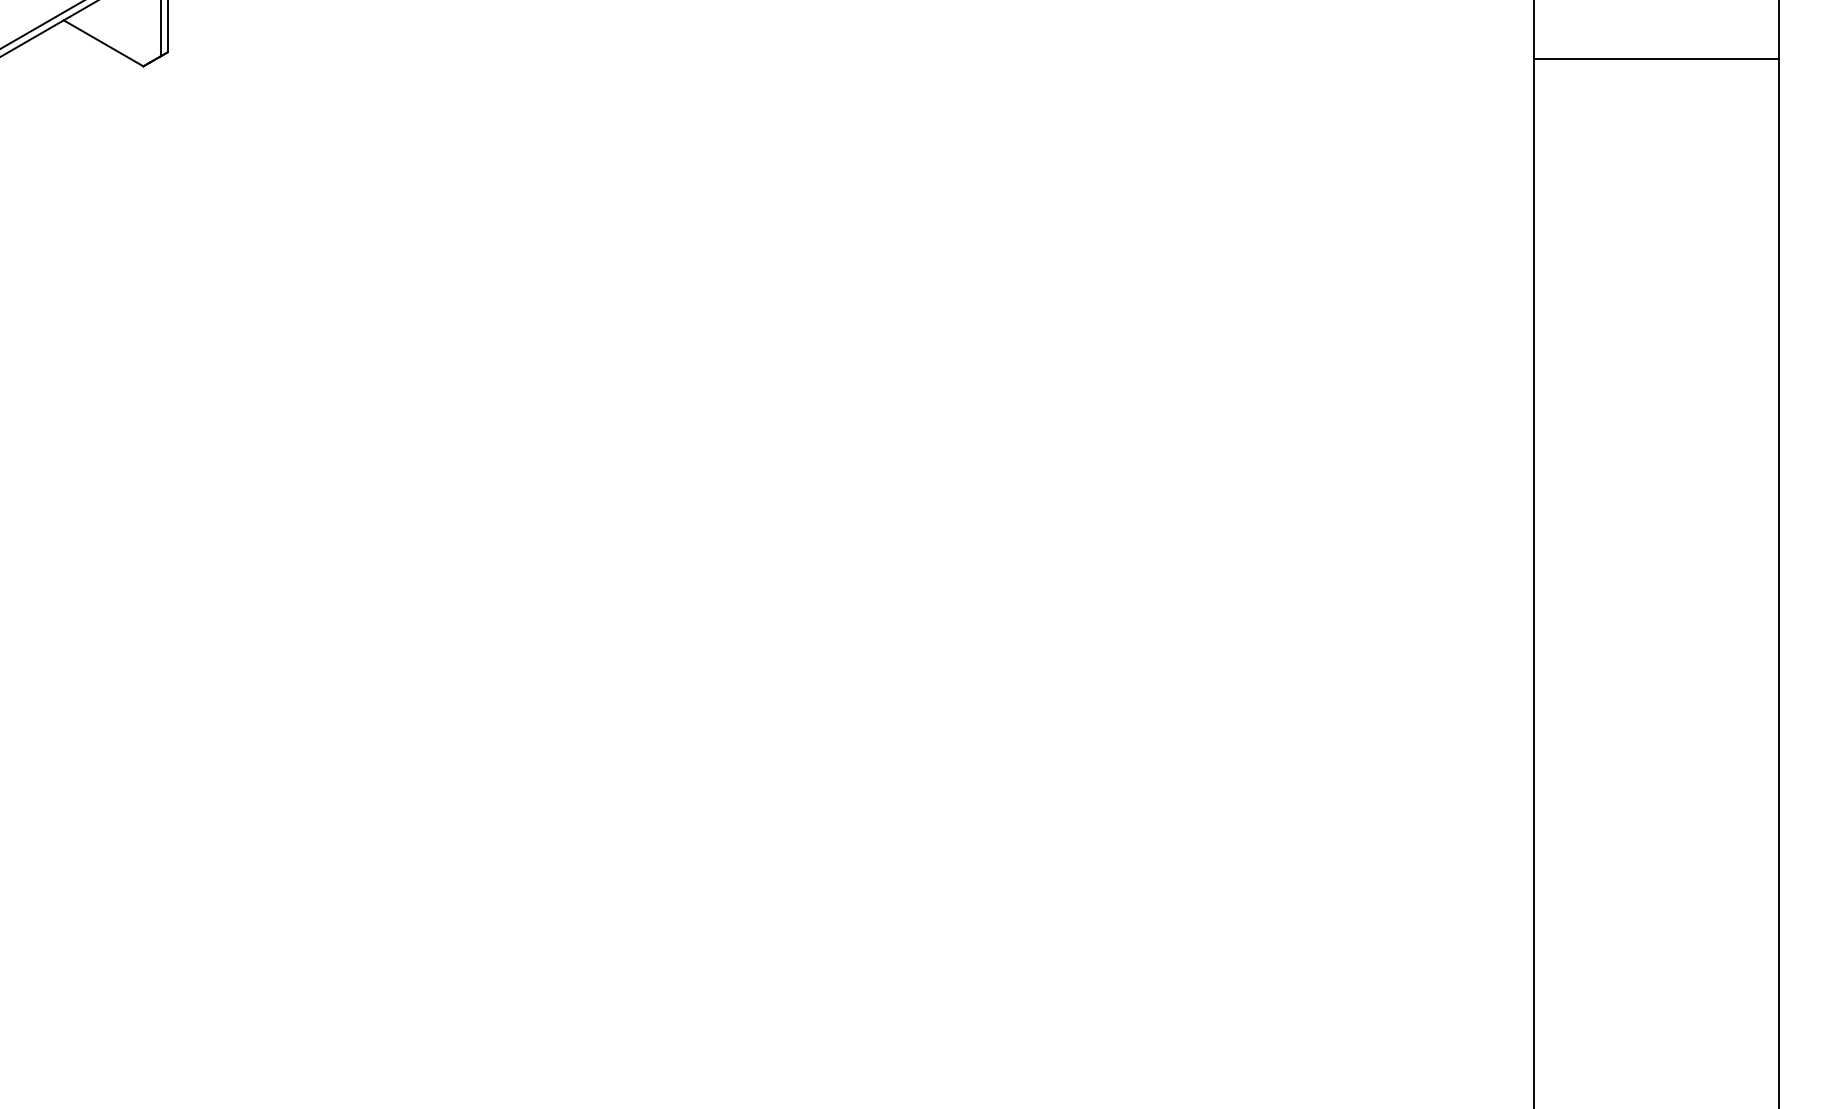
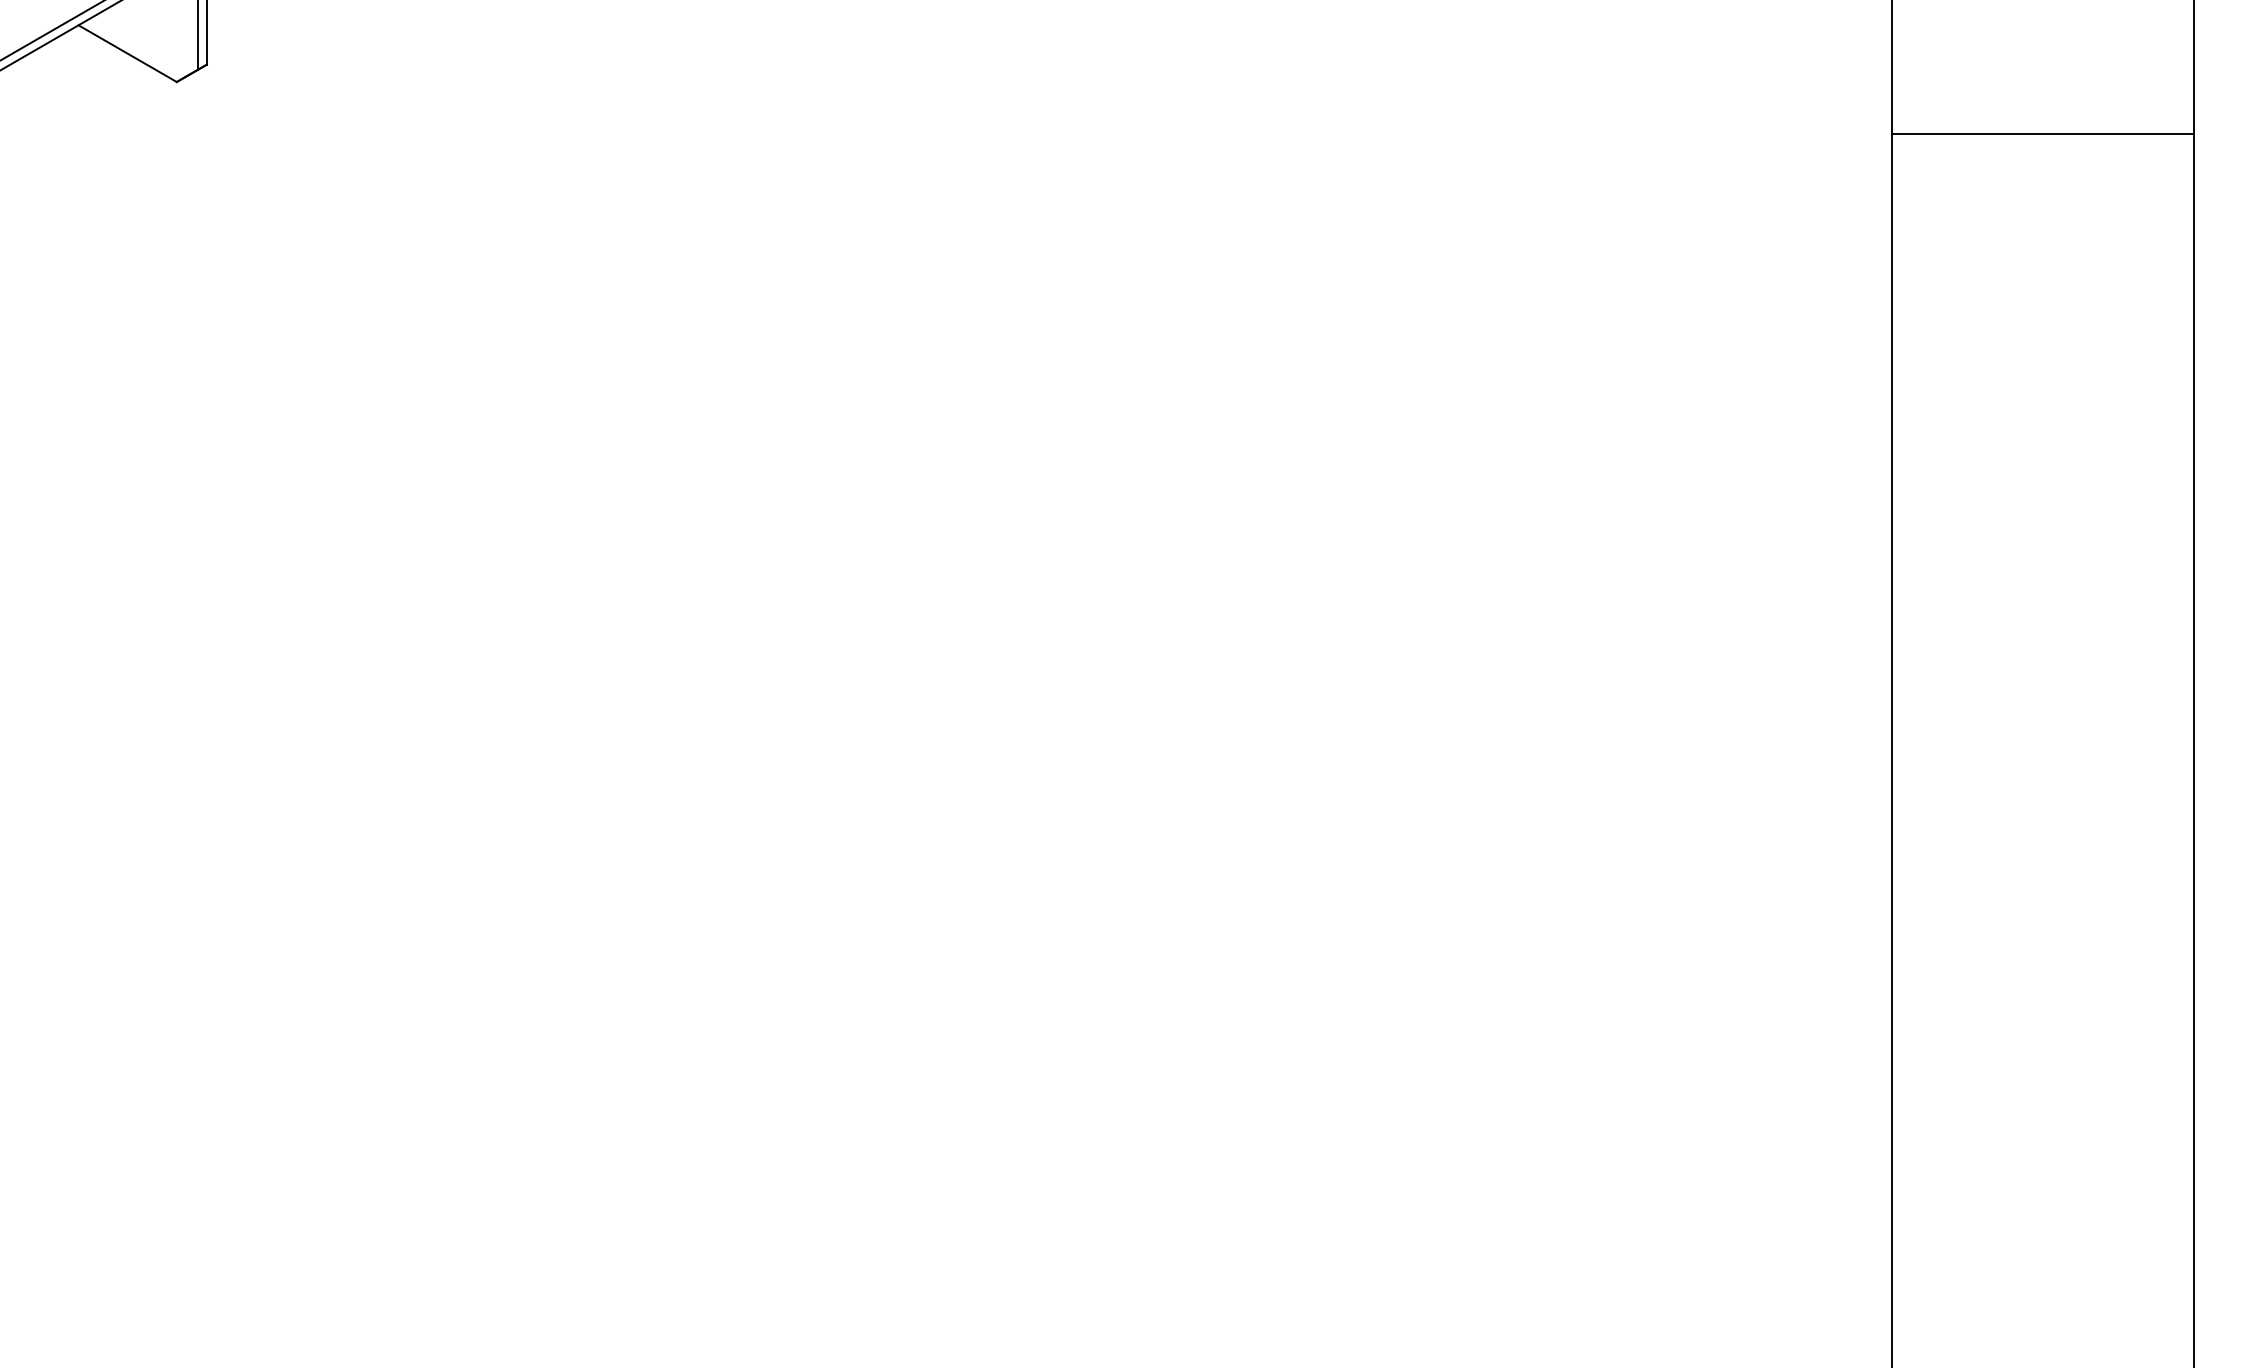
line: (1656, 59) -> (2042, 133), moved

